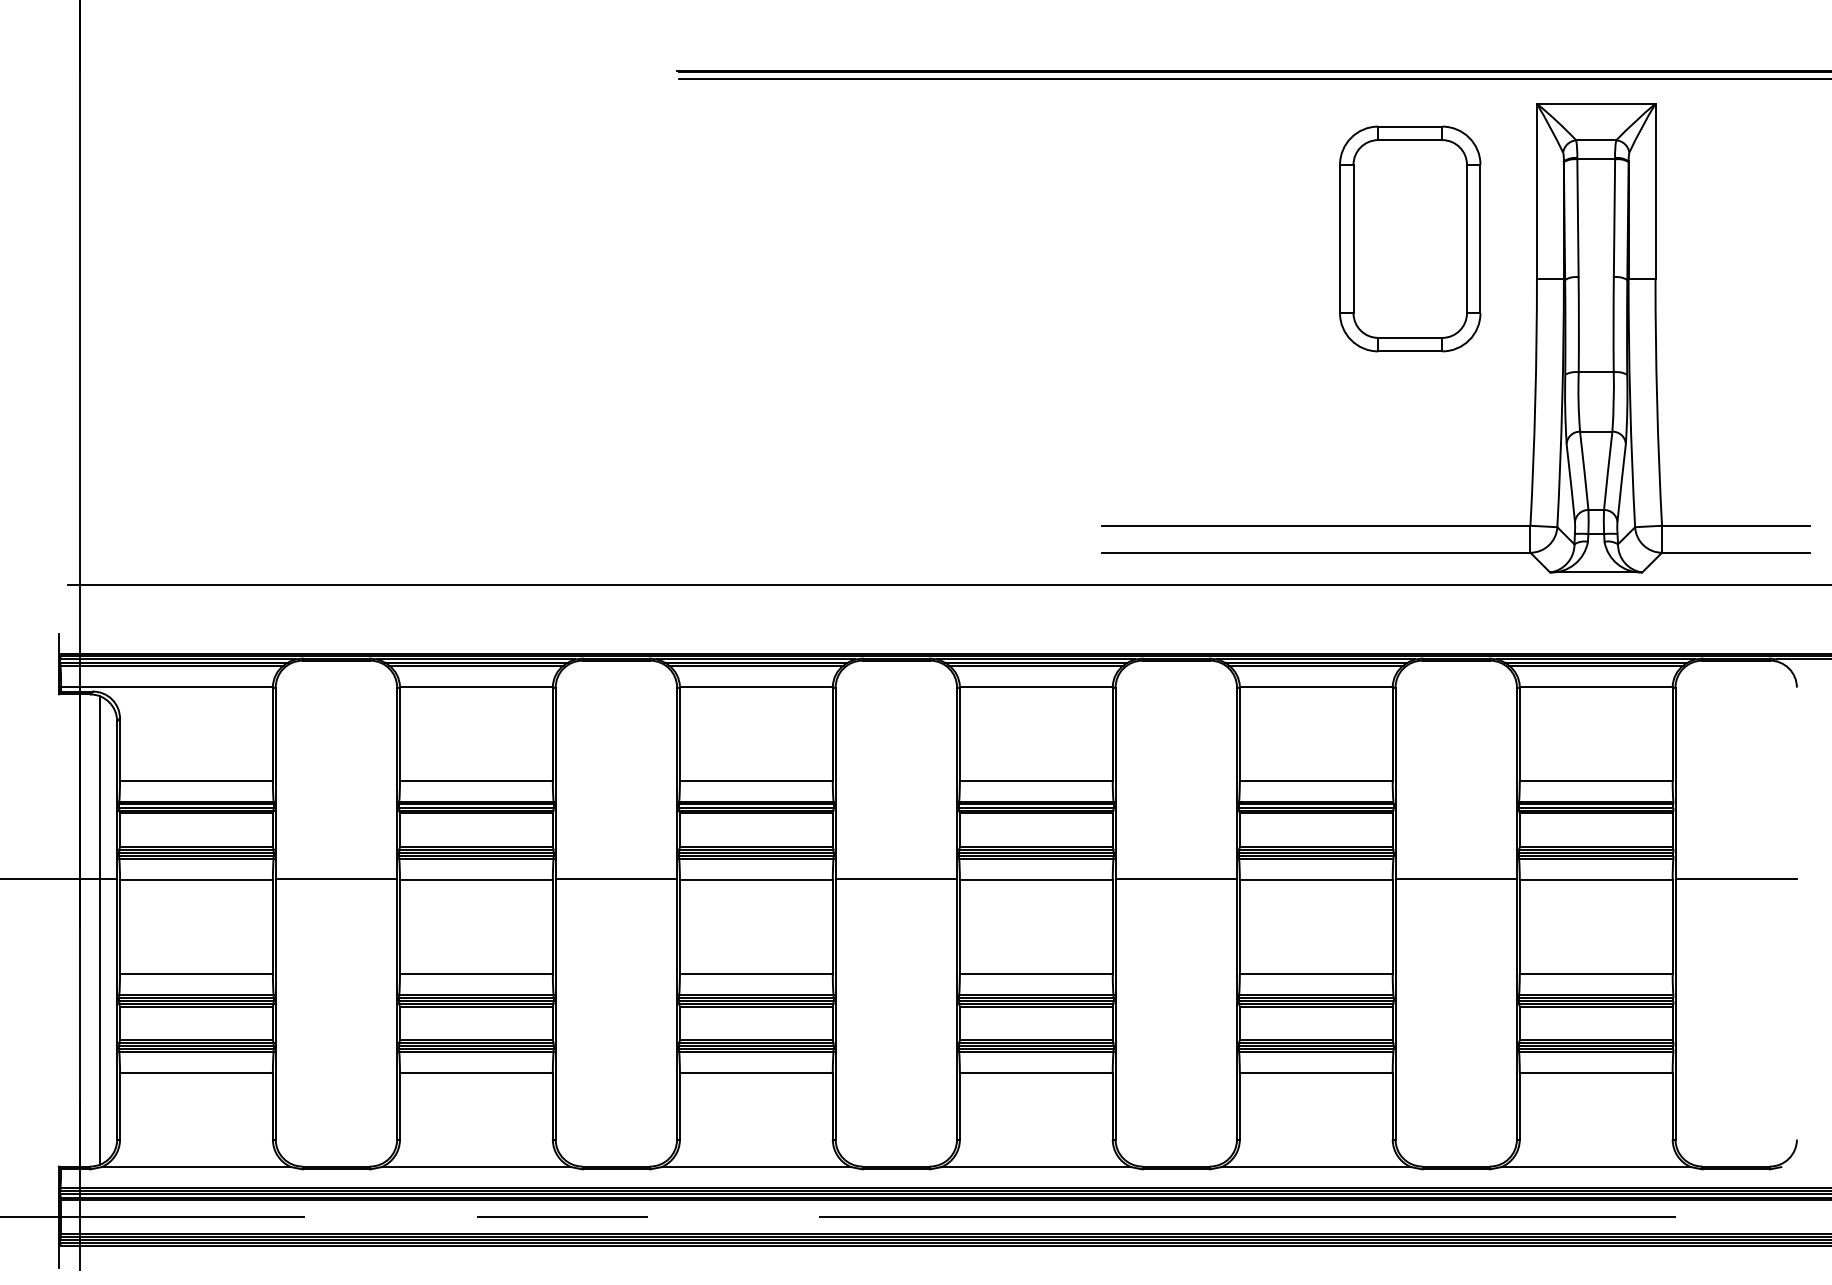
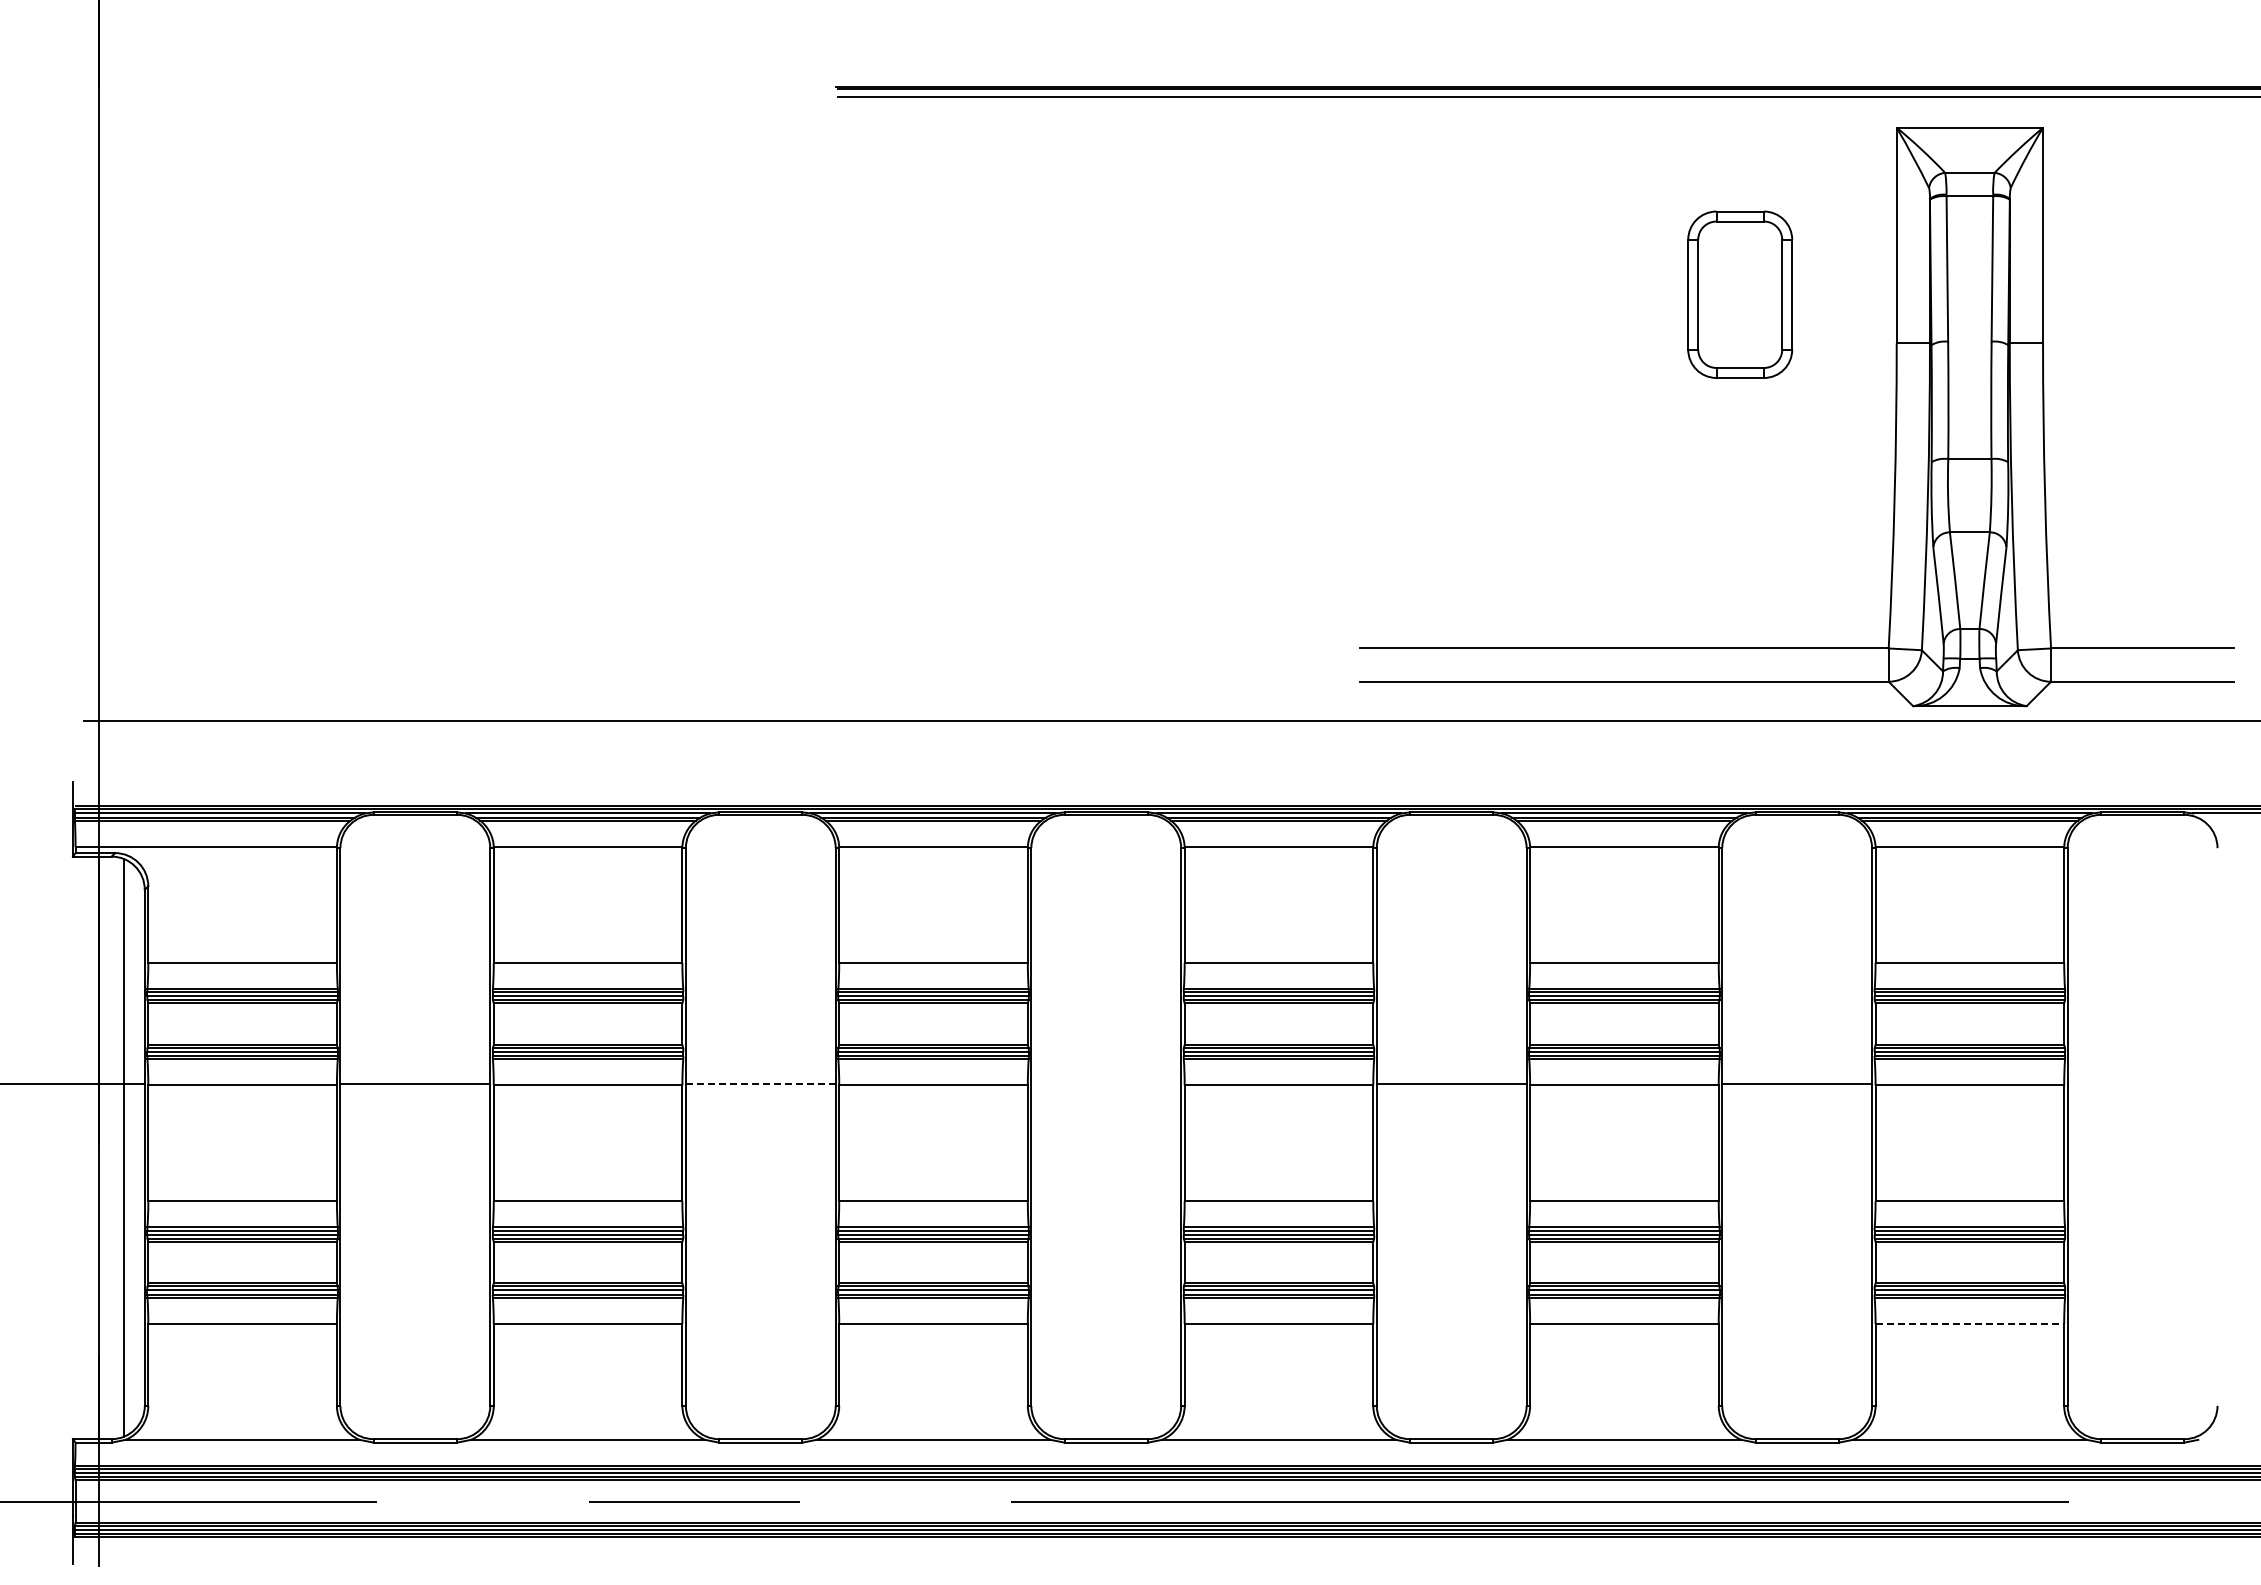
part: (1409, 238) -> (1739, 294), size x0.6
line: (616, 879) -> (760, 1084), solid -> dashed
line: (896, 879) -> (1106, 1084), removed
line: (1736, 879) -> (2142, 1084), removed
line: (1596, 1072) -> (1970, 1323), solid -> dashed

